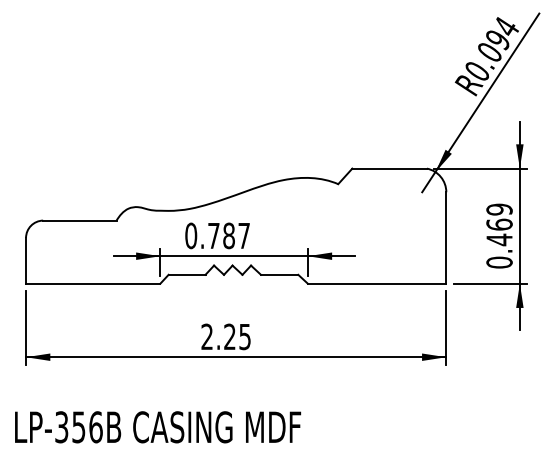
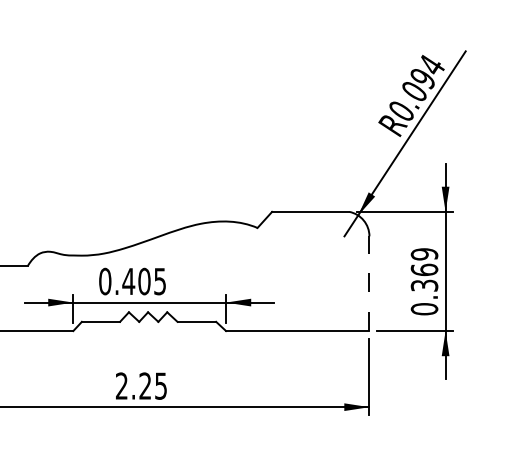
text: (228, 236) -> (143, 282), 0.787 -> 0.405
line: (446, 237) -> (369, 283), solid -> dashed
text: (499, 239) -> (424, 285), 0.469 -> 0.369

